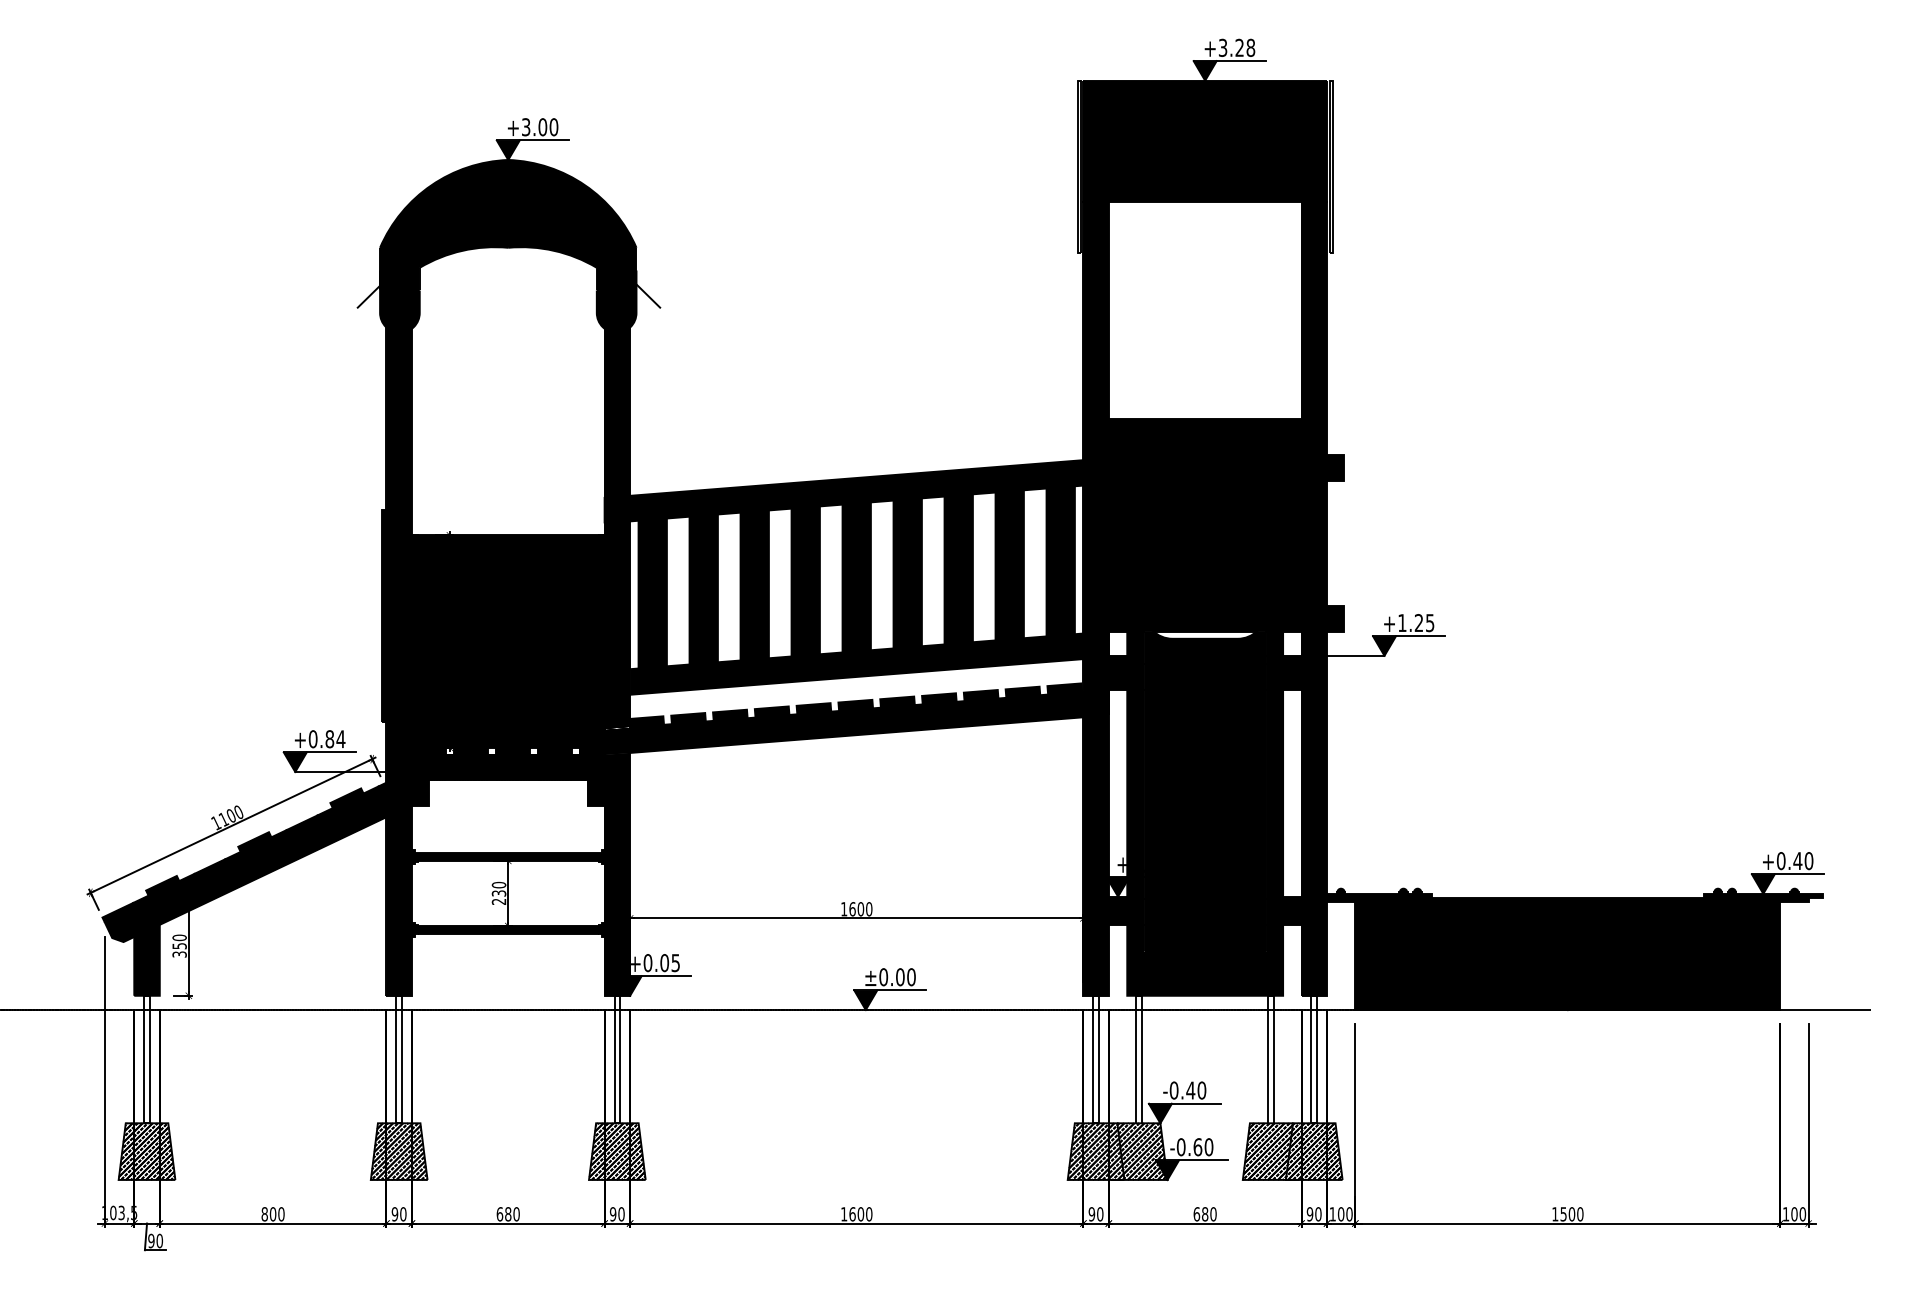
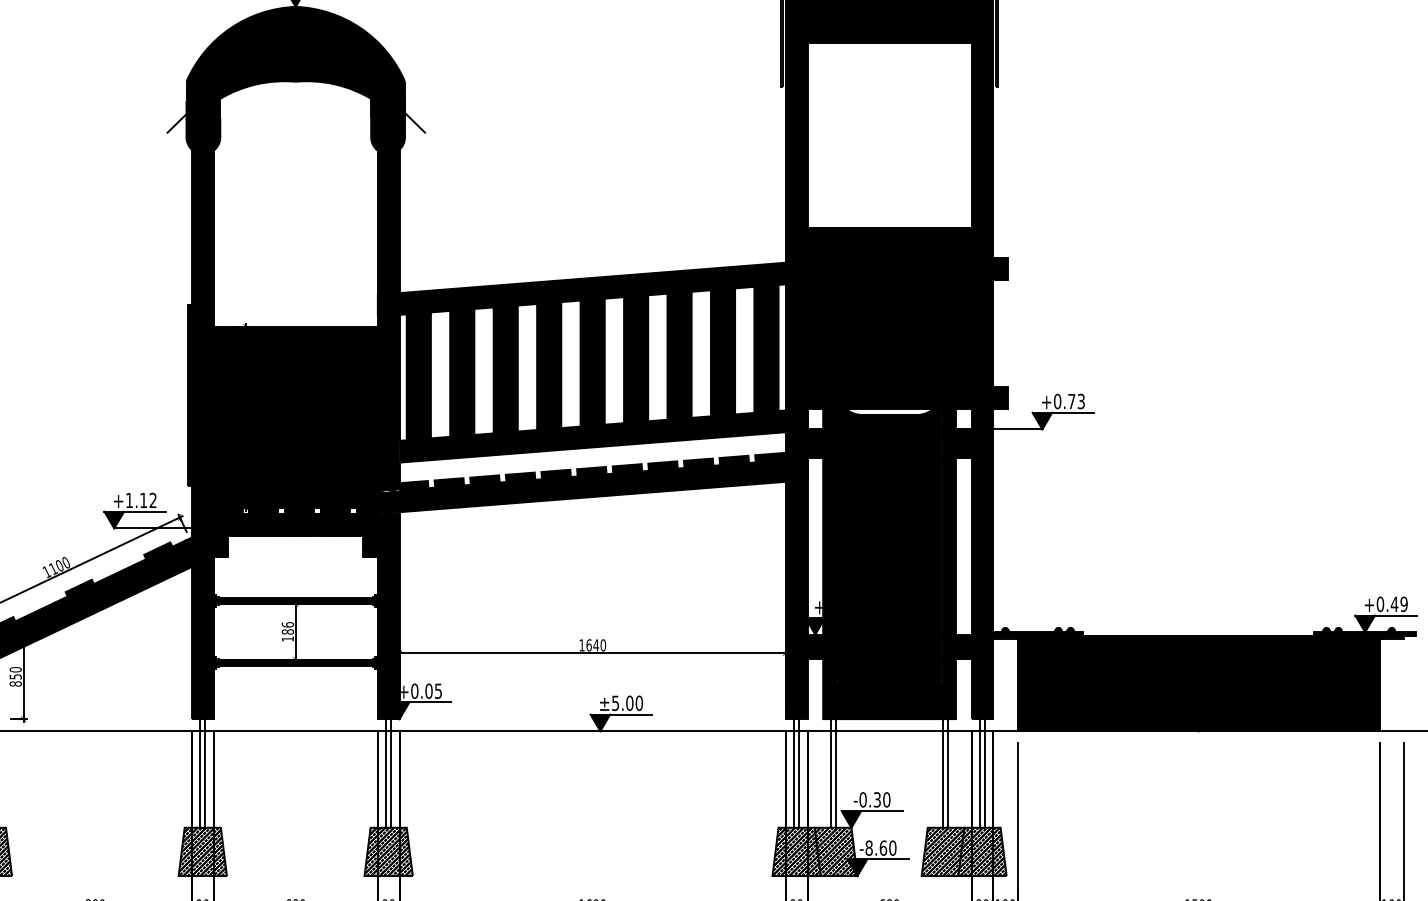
text: (1416, 623) -> (1069, 401), +1.25 -> +0.73
text: (326, 739) -> (140, 500), +0.84 -> +1.12
text: (1808, 861) -> (1403, 604), +0.40 -> +0.49
text: (498, 892) -> (287, 631), 230 -> 186
text: (860, 909) -> (595, 645), 1600 -> 1640
text: (179, 954) -> (15, 683), 350 -> 850
text: (883, 977) -> (615, 703), ±0.00 -> ±5.00
text: (1190, 1090) -> (877, 799), -0.40 -> -0.30
text: (1180, 1146) -> (868, 847), -0.60 -> -8.60

